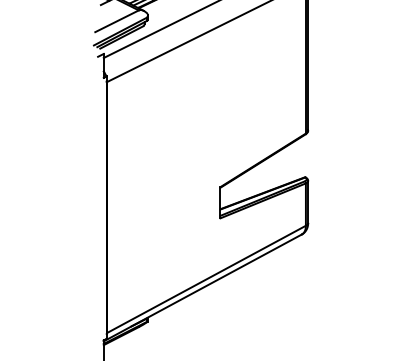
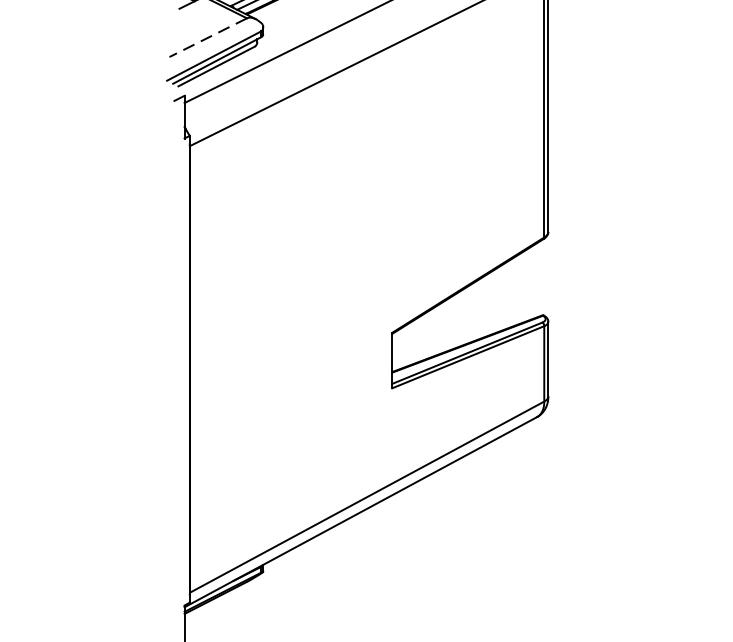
line: (116, 21) -> (207, 38), solid -> dashed

